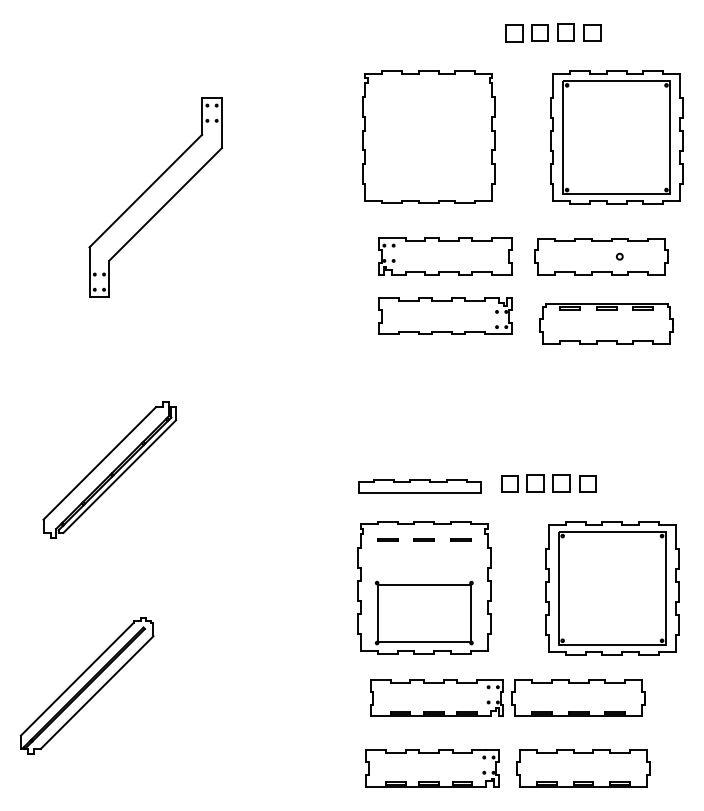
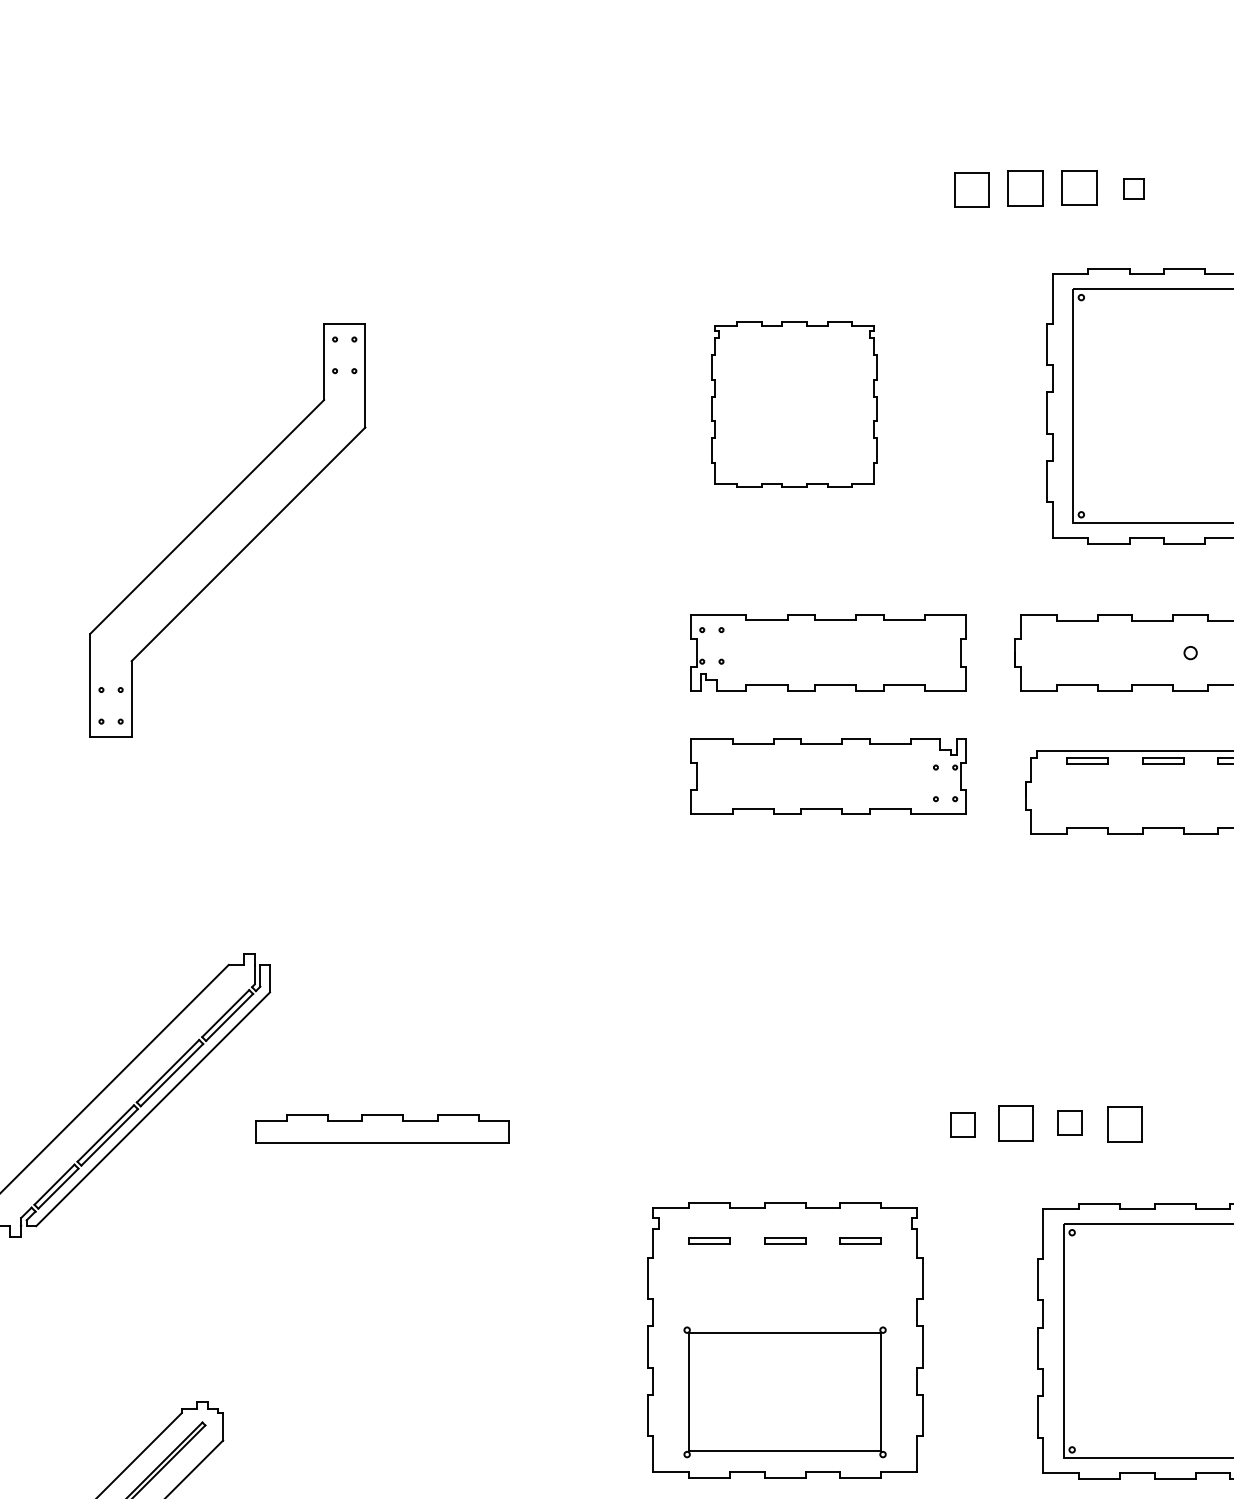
part: (592, 32) -> (1134, 187), size x0.6
part: (428, 136) -> (793, 403), size x0.6
part: (509, 483) -> (961, 1123), size x0.7
part: (561, 483) -> (1069, 1123), size x0.7
part: (419, 486) -> (380, 1129), moved

